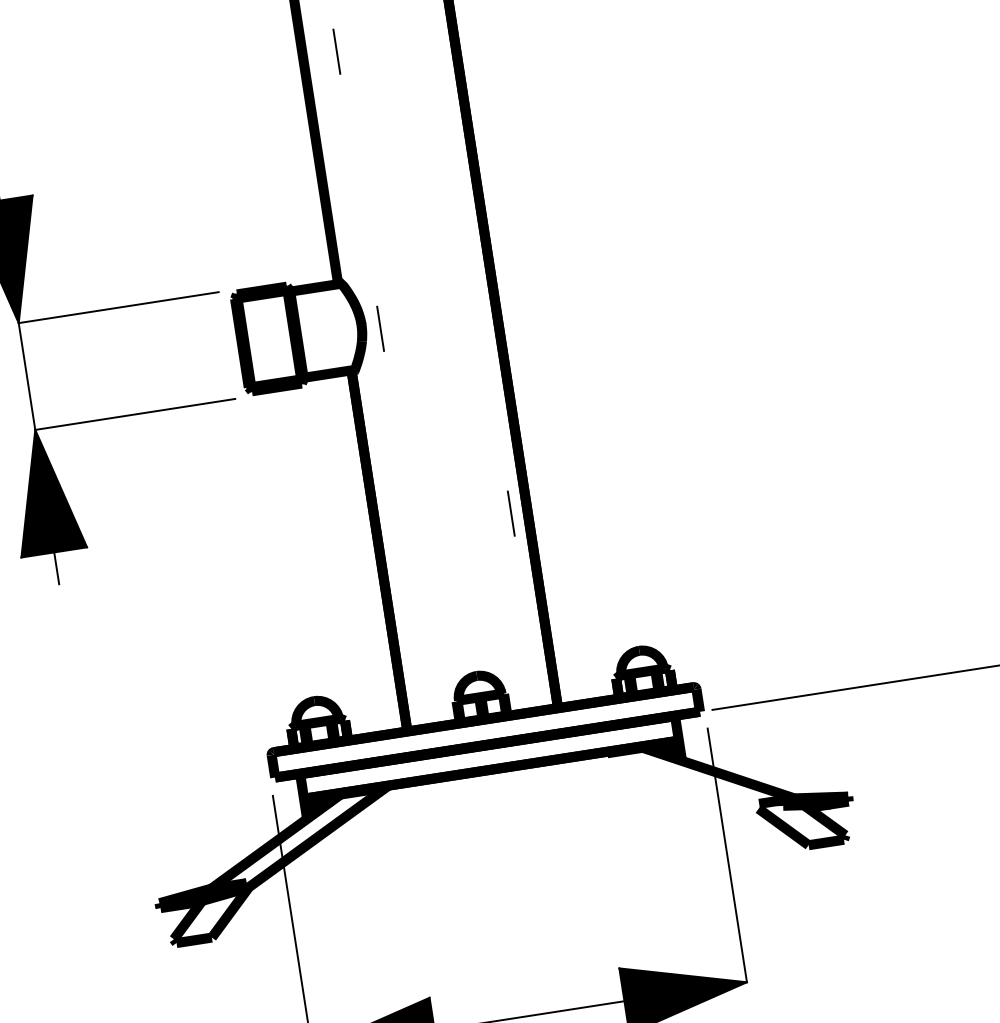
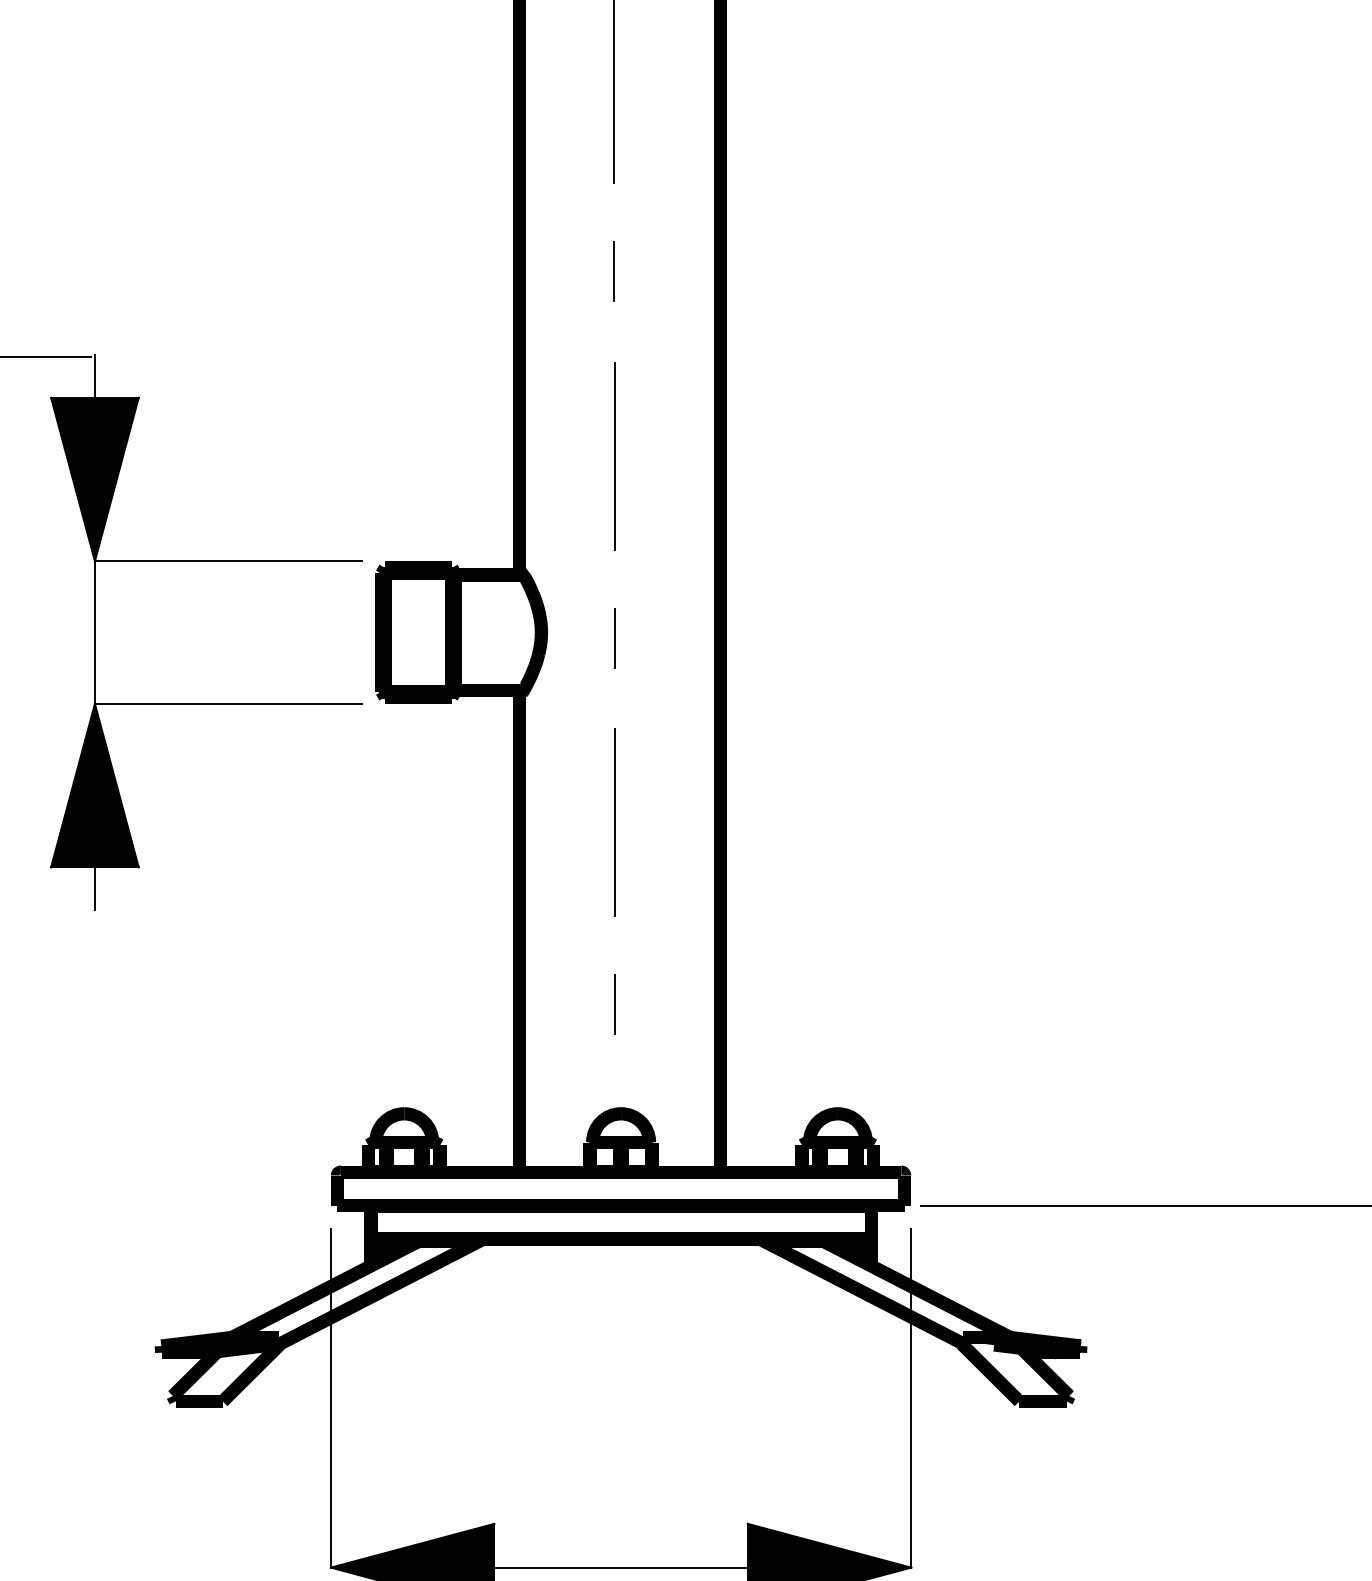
line: (336, 51) -> (613, 271), moved
line: (395, 184) -> (614, 456), added
line: (380, 328) -> (614, 638), moved
line: (438, 457) -> (614, 821), added
line: (511, 513) -> (614, 1004), moved
fill: (676, 780) -> (860, 1290), added

